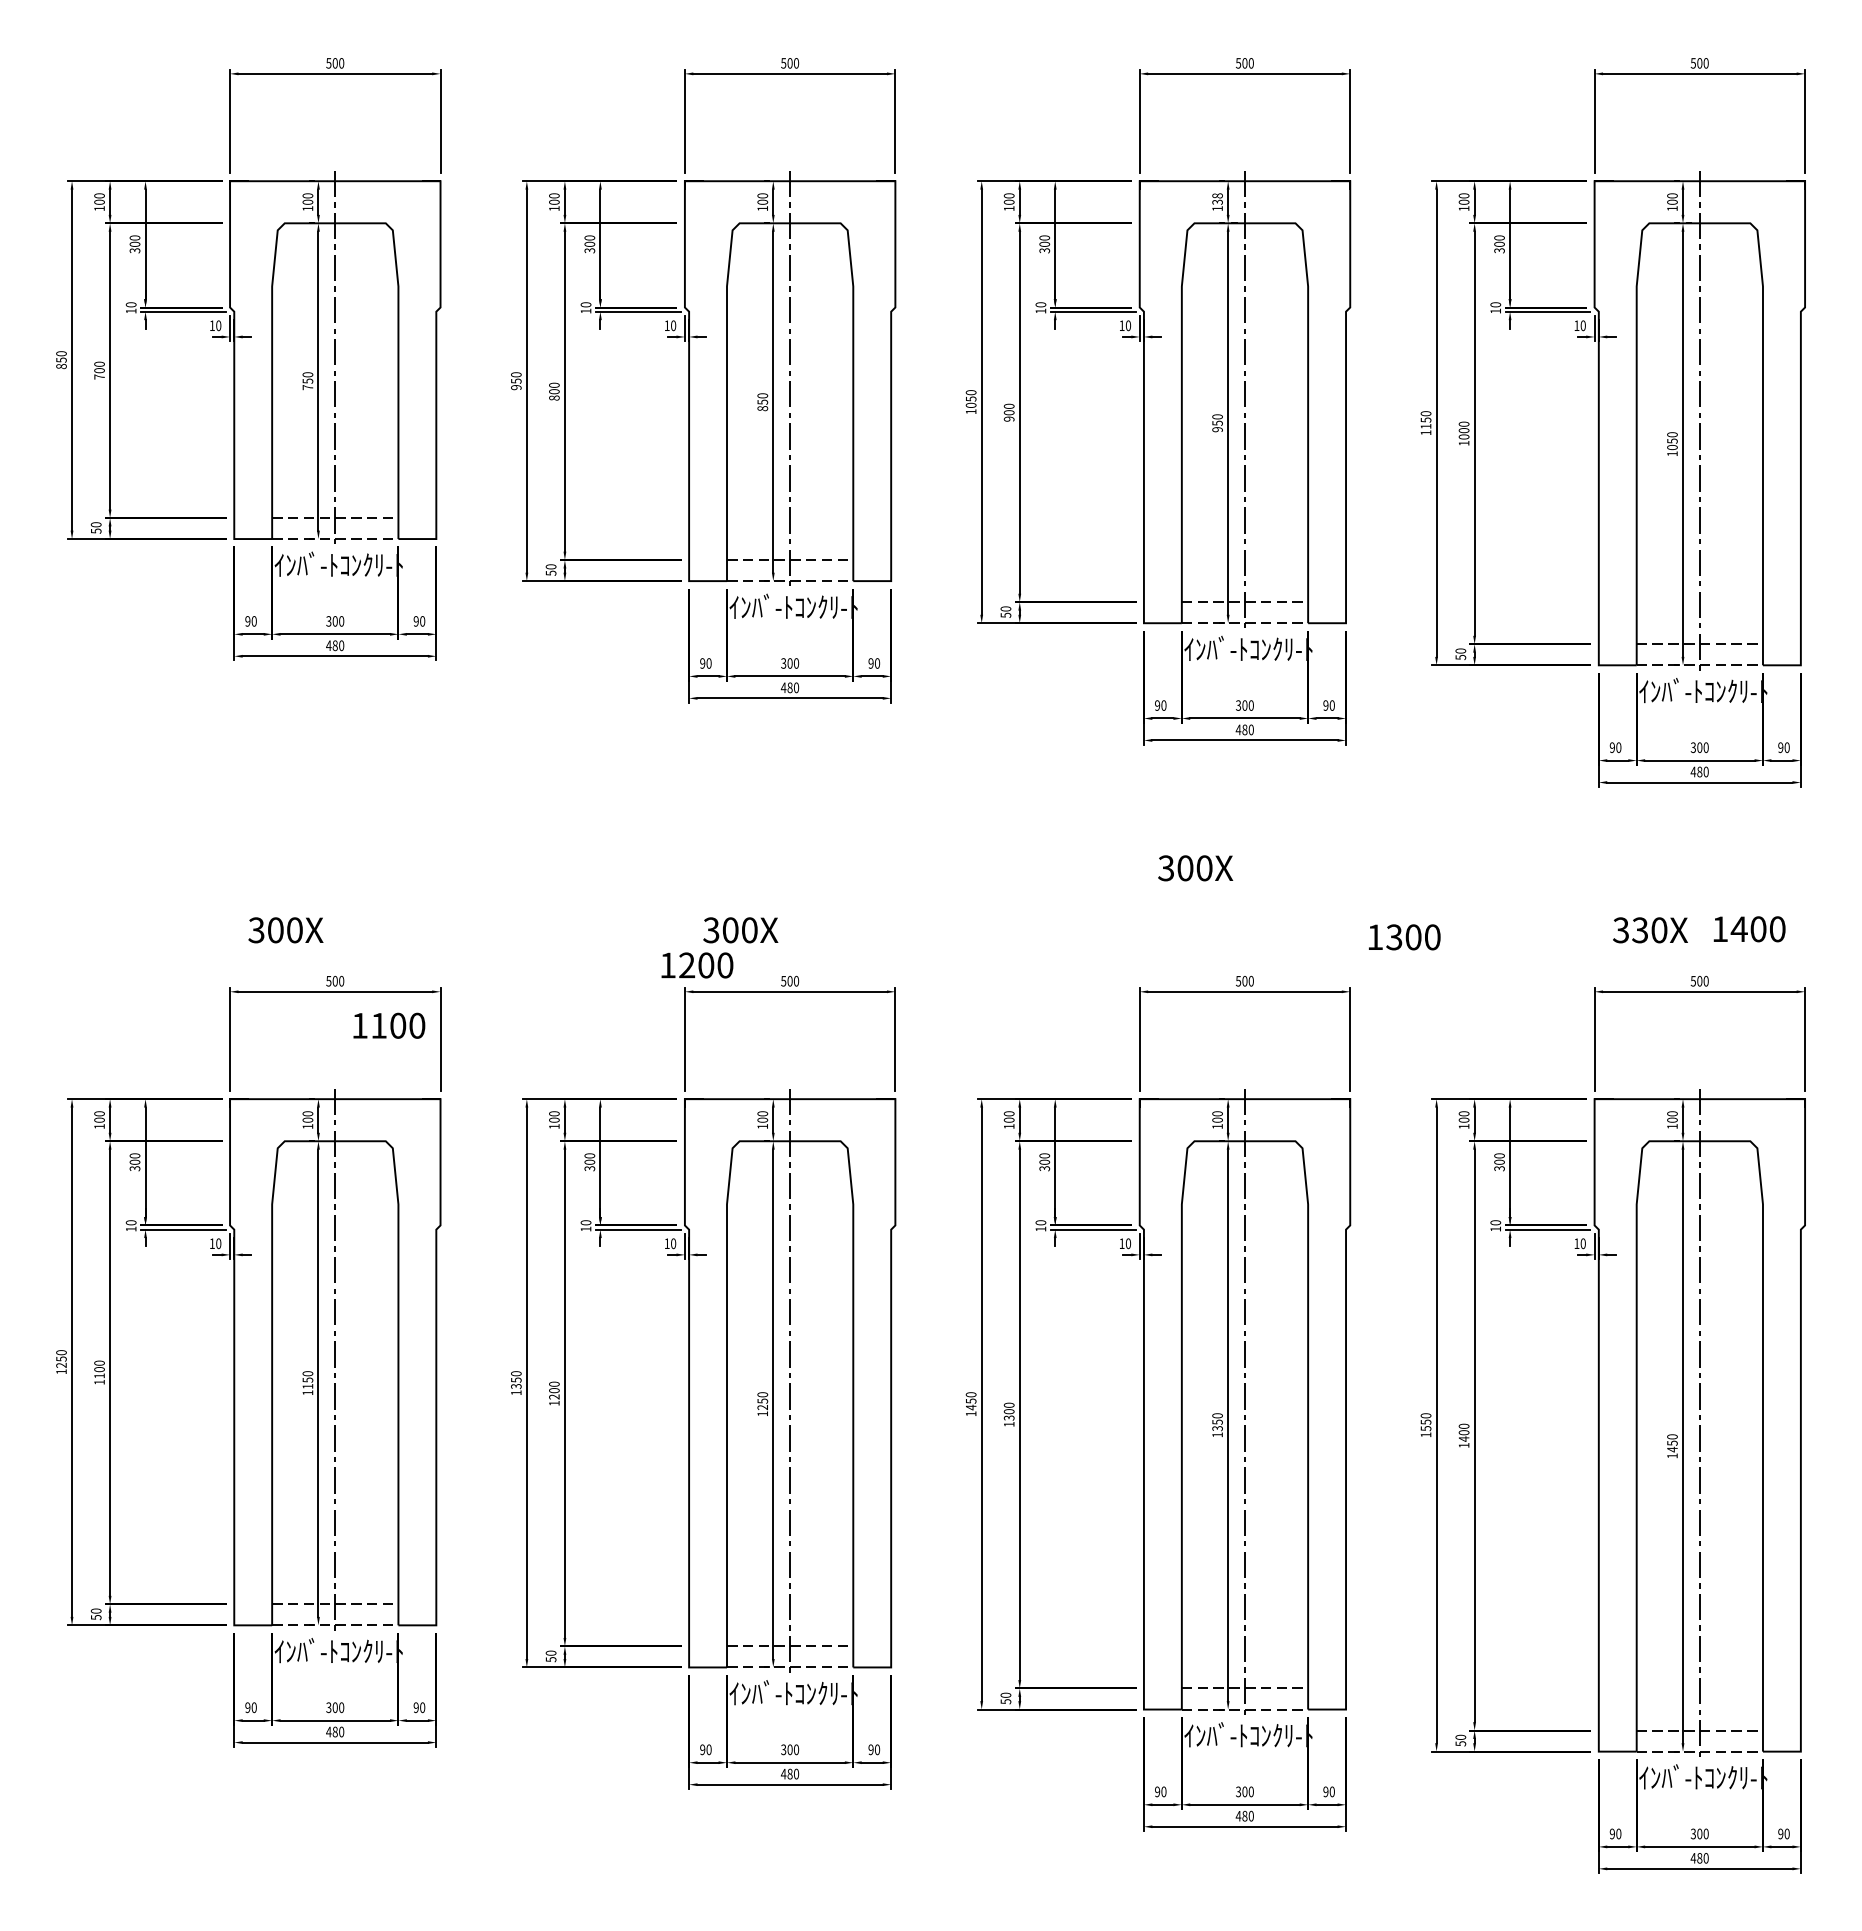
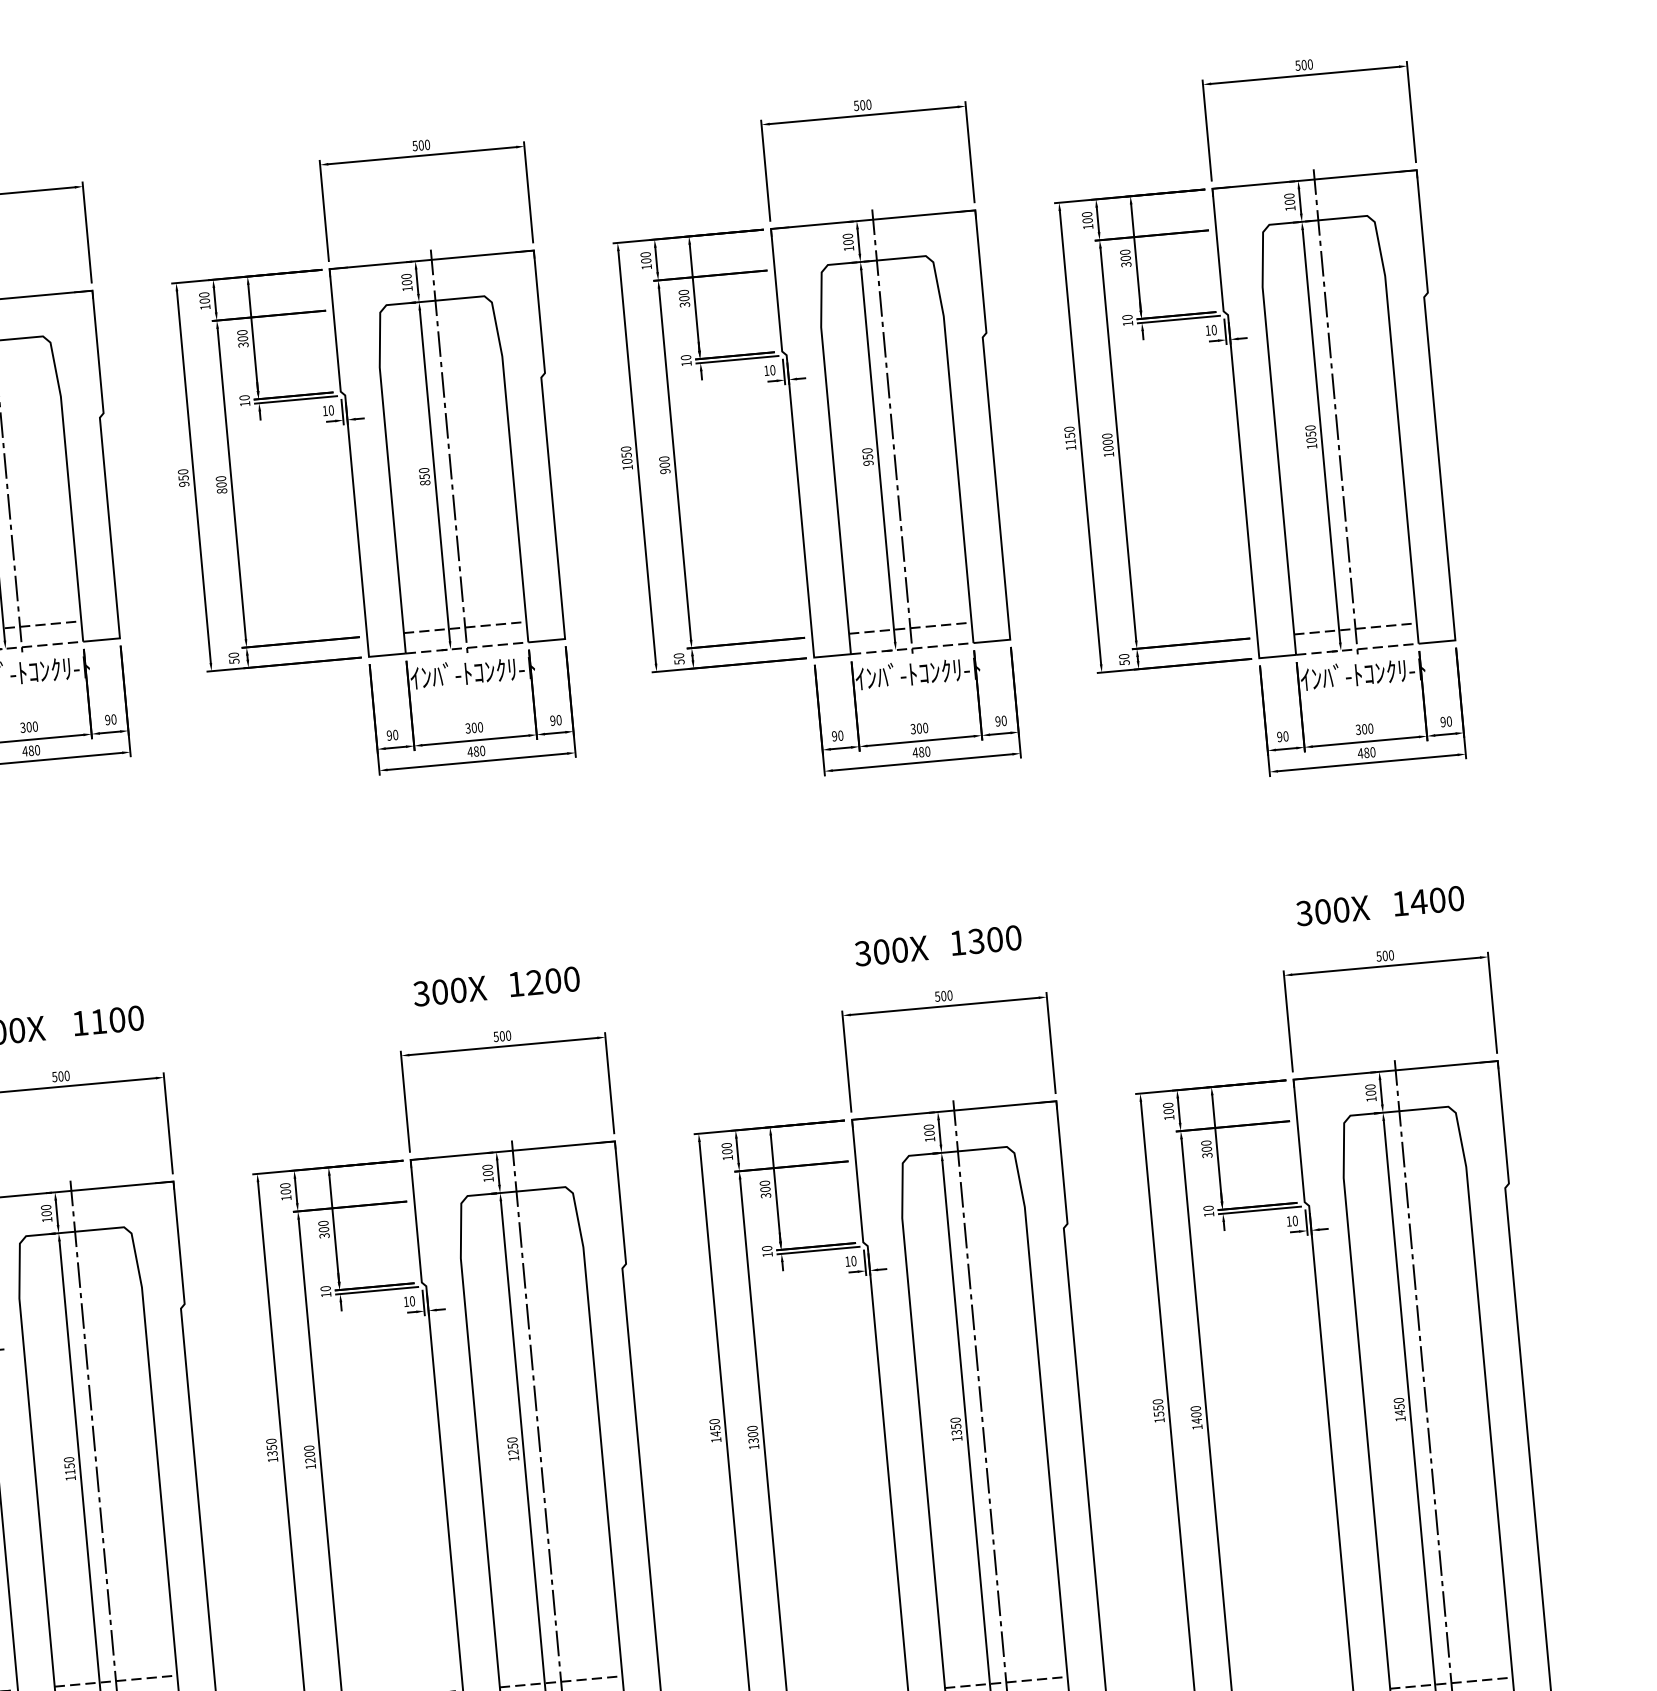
text: (1217, 198) -> (848, 238), 138 -> 100
text: (1195, 868) -> (891, 951), moved
text: (1640, 930) -> (1323, 911), 330X -> 300X
text: (1404, 937) -> (986, 940), moved
text: (697, 965) -> (544, 981), moved
text: (389, 1025) -> (108, 1020), moved

